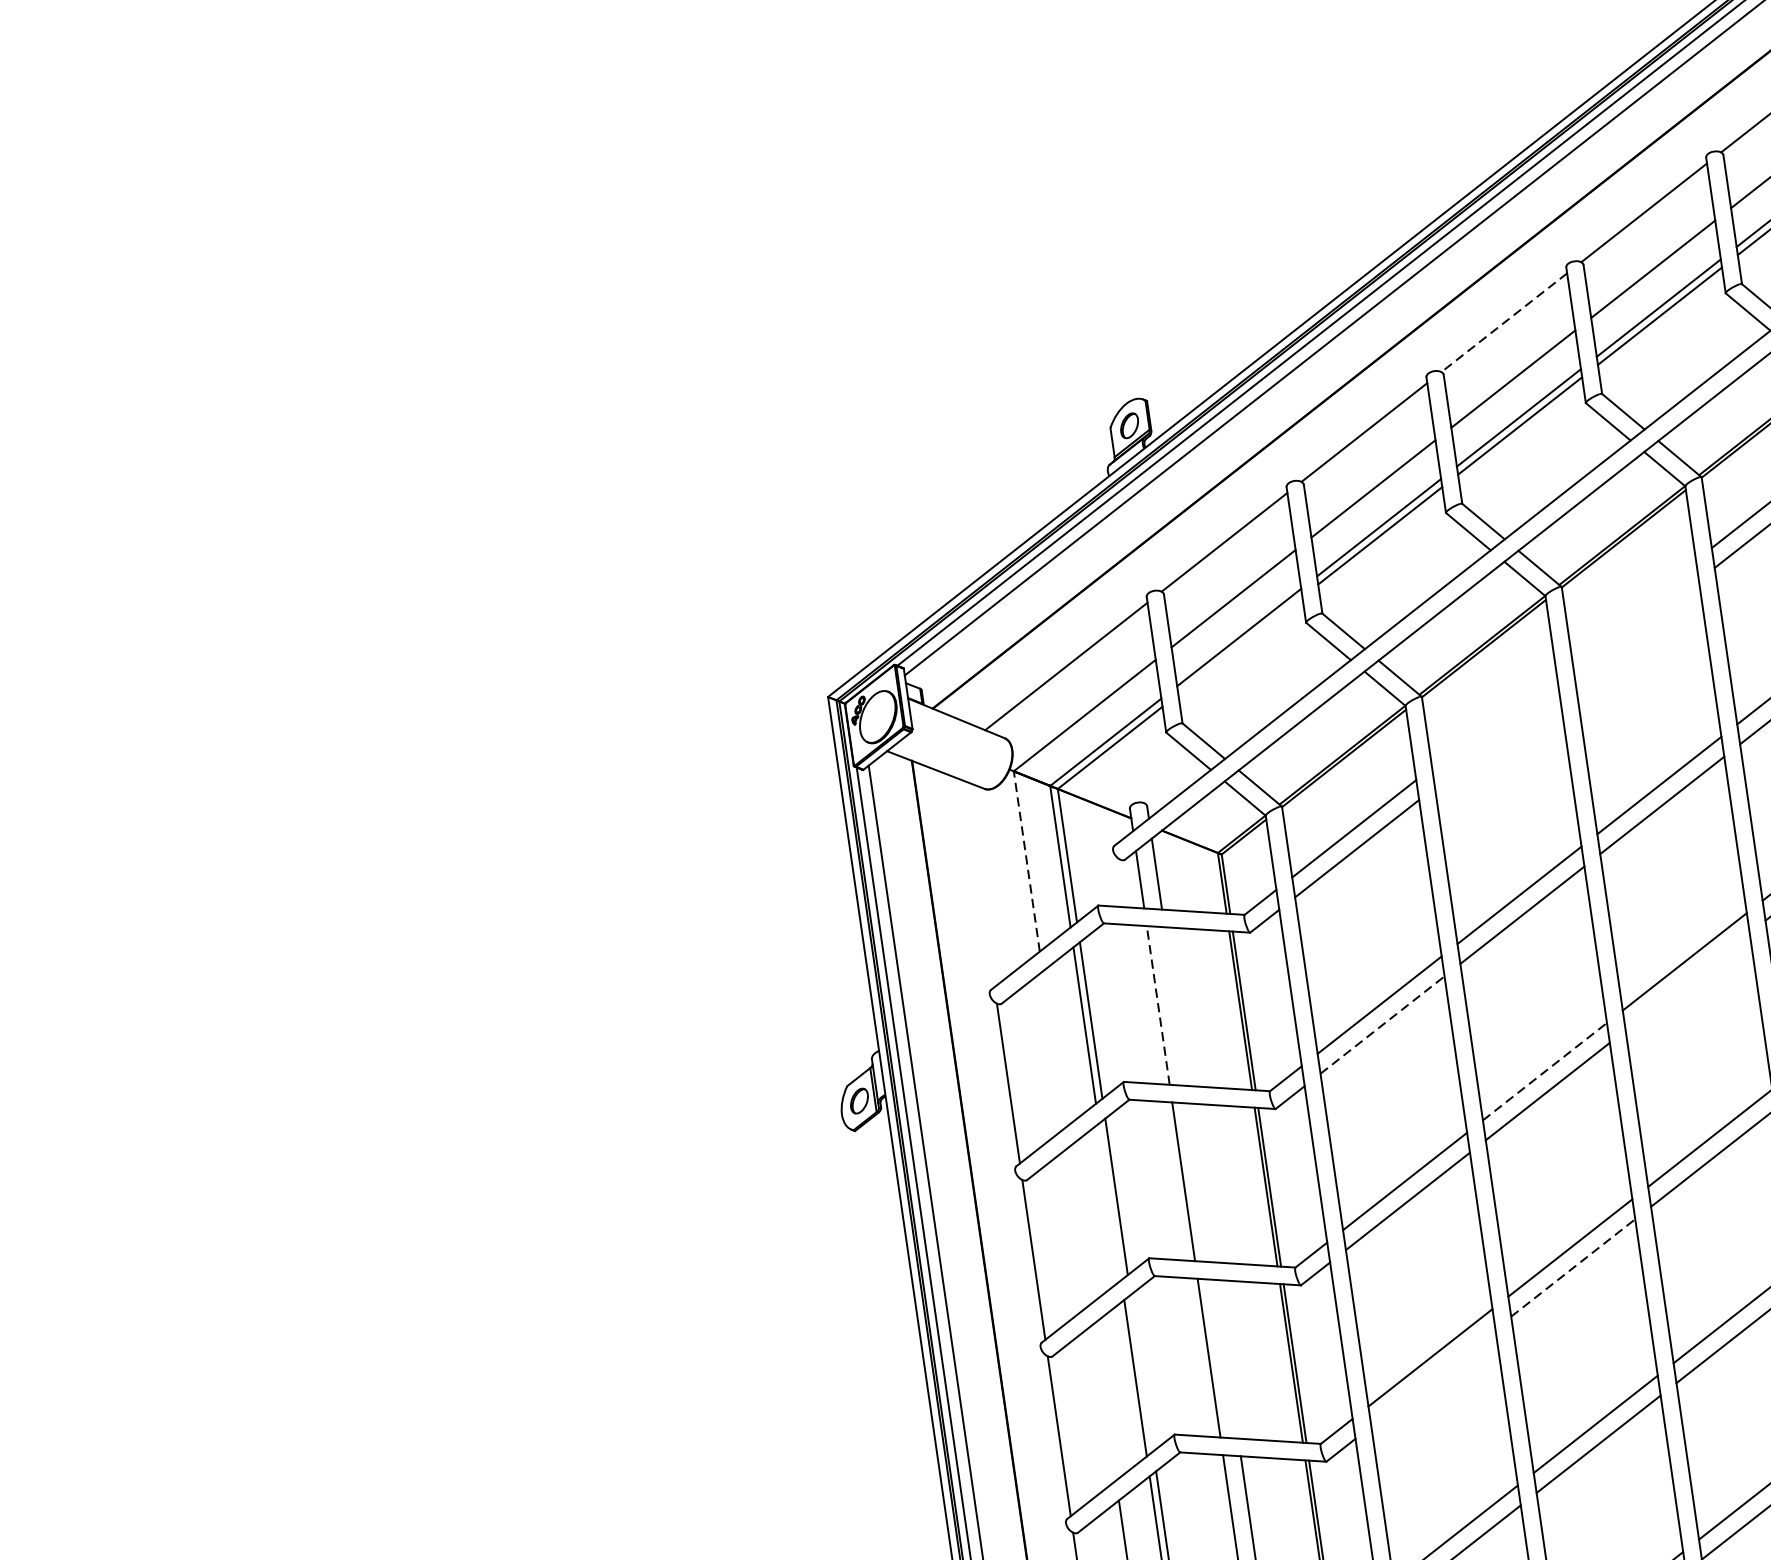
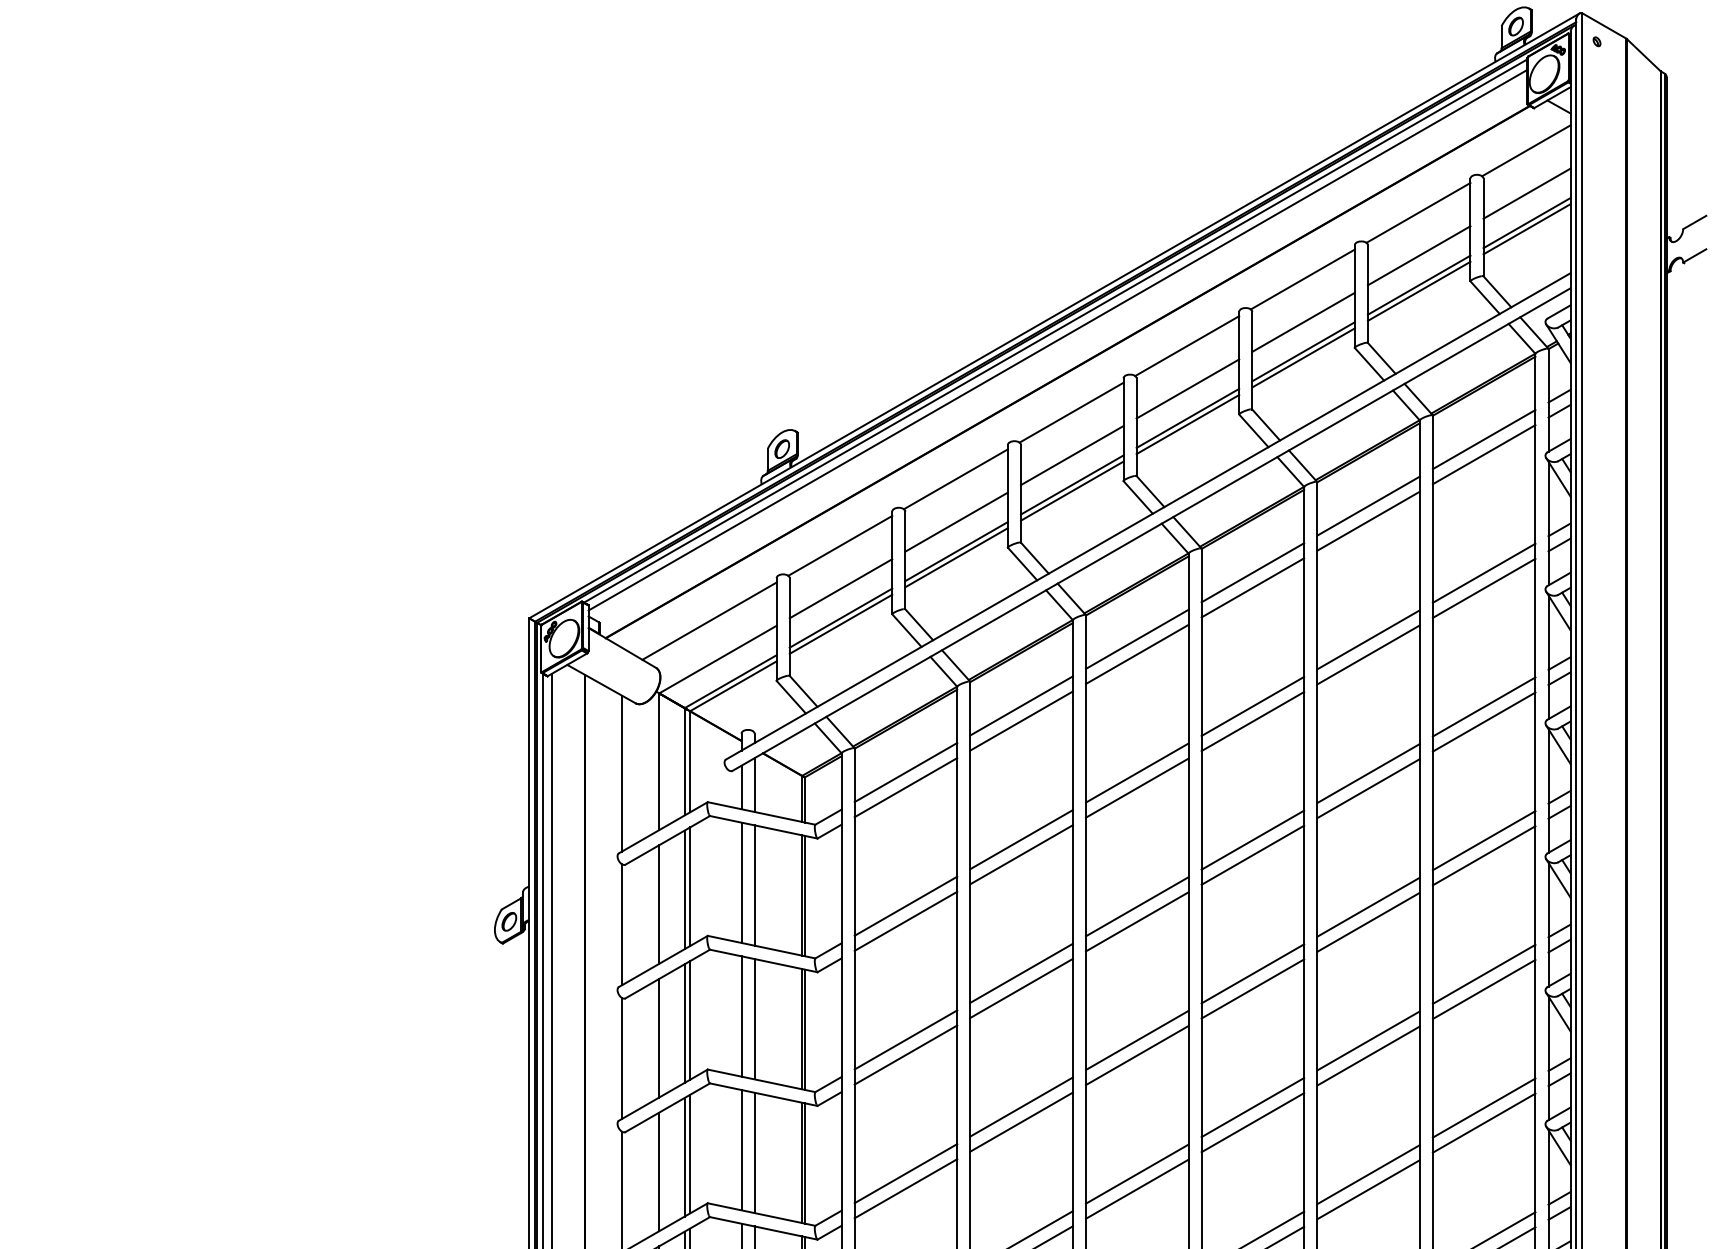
line: (1504, 322) -> (1071, 412), dashed -> solid
line: (1632, 608) -> (1136, 638), added
line: (1635, 627) -> (1136, 653), added
line: (1239, 644) -> (840, 623), added
line: (1493, 718) -> (1021, 705), added
line: (1496, 738) -> (1021, 720), added
line: (1027, 861) -> (659, 761), dashed -> solid
line: (979, 884) -> (621, 773), added
line: (1686, 981) -> (1136, 921), added
line: (1158, 1005) -> (741, 882), dashed -> solid
line: (1175, 1006) -> (754, 885), added
line: (1383, 1025) -> (906, 921), dashed -> solid
line: (1054, 1049) -> (659, 904), added
line: (1546, 1071) -> (1022, 973), dashed -> solid
line: (1201, 1183) -> (754, 1019), added
line: (1109, 1201) -> (684, 1023), added
line: (1079, 1225) -> (659, 1037), added
line: (1574, 1266) -> (1022, 1121), dashed -> solid
line: (1226, 1358) -> (754, 1152), added
line: (1142, 1372) -> (690, 1153), added
line: (1432, 1377) -> (905, 1188), added
line: (1104, 1401) -> (659, 1171), added

